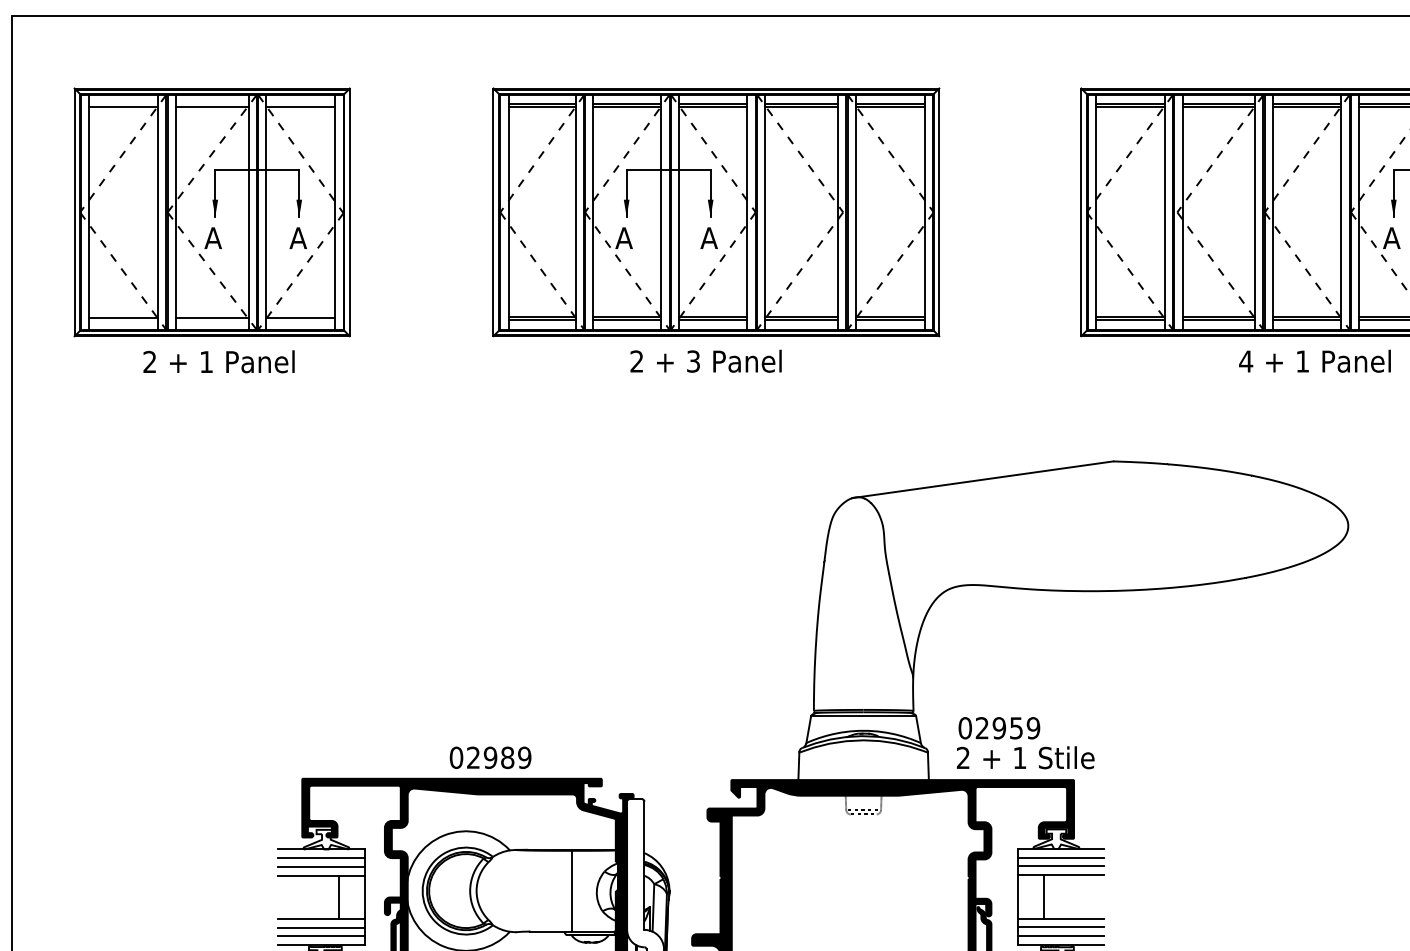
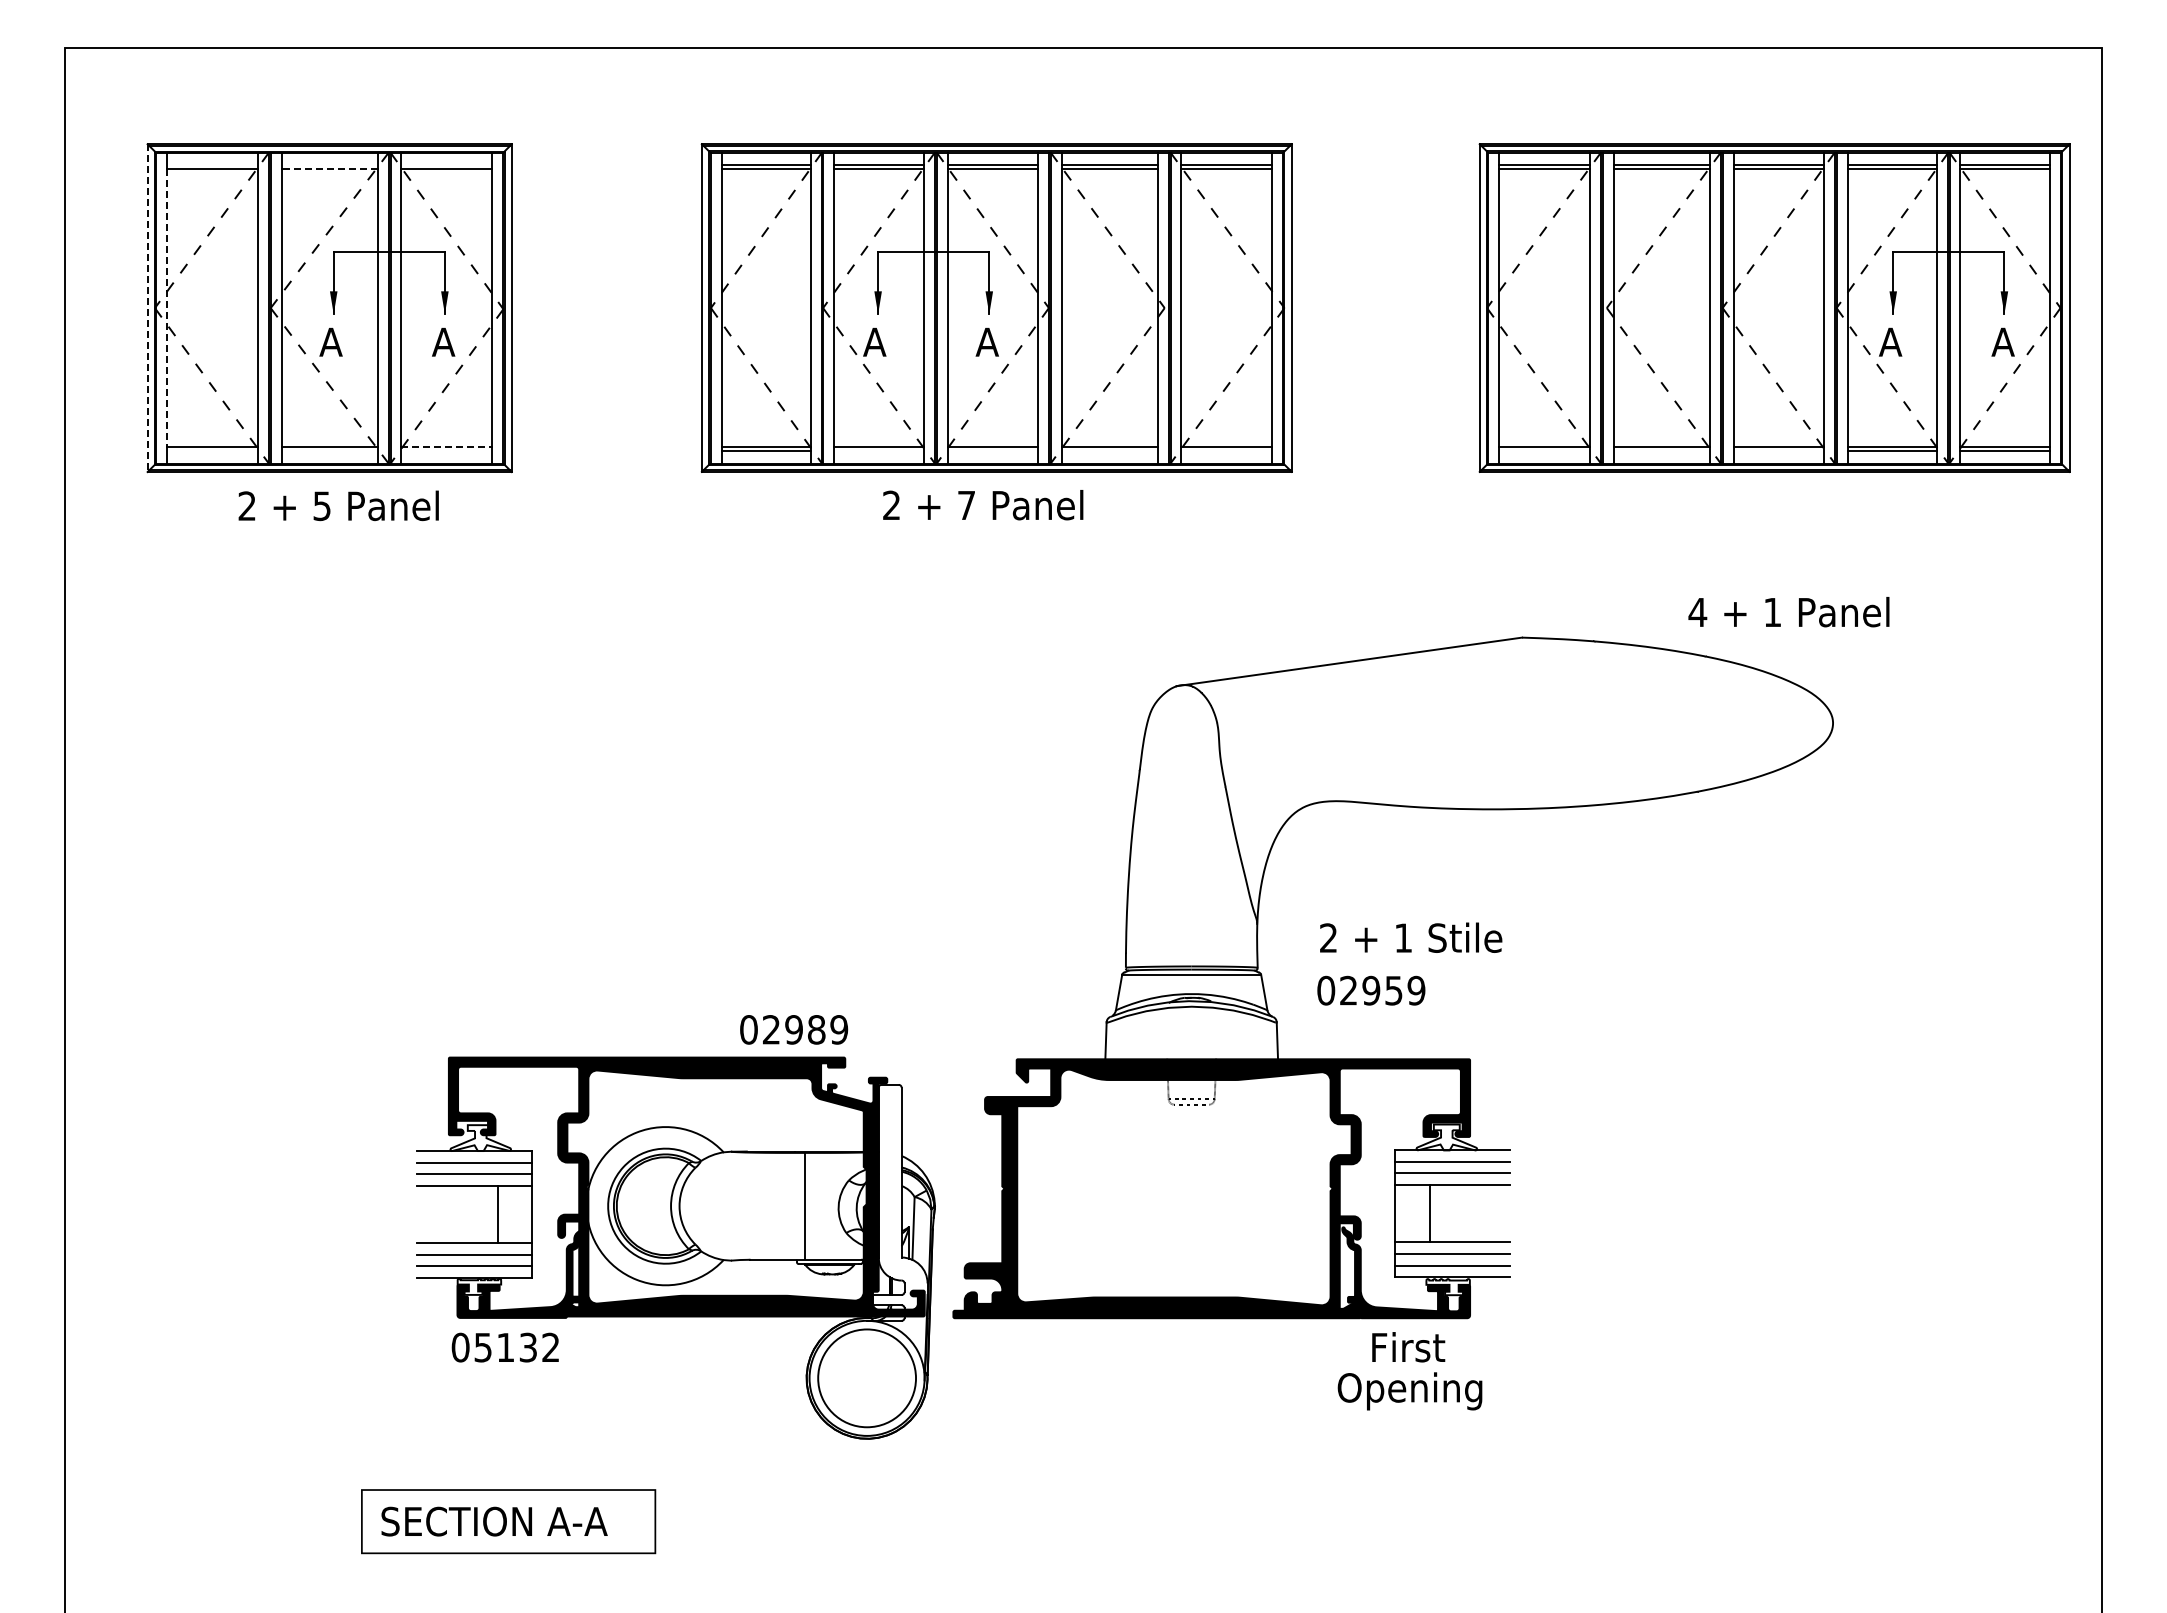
line: (212, 107) -> (329, 169), solid -> dashed
line: (74, 212) -> (147, 308), solid -> dashed
line: (88, 212) -> (166, 308), solid -> dashed
line: (300, 317) -> (446, 447), solid -> dashed
line: (626, 320) -> (878, 450), removed
line: (713, 320) -> (992, 450), removed
line: (801, 320) -> (1109, 450), removed
line: (889, 320) -> (1226, 450), removed
line: (1130, 320) -> (1544, 450), removed
line: (1218, 320) -> (1661, 450), removed
line: (1307, 320) -> (1778, 450), removed
text: (693, 361) -> (966, 505), 3 -> 7
text: (1314, 361) -> (1788, 612), moved
text: (206, 362) -> (321, 506), 1 -> 5
text: (490, 757) -> (794, 1029), moved
text: (1025, 757) -> (1411, 937), moved

